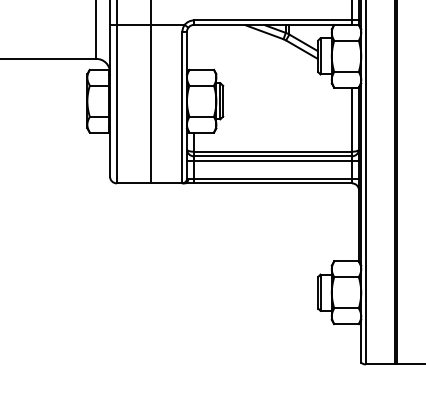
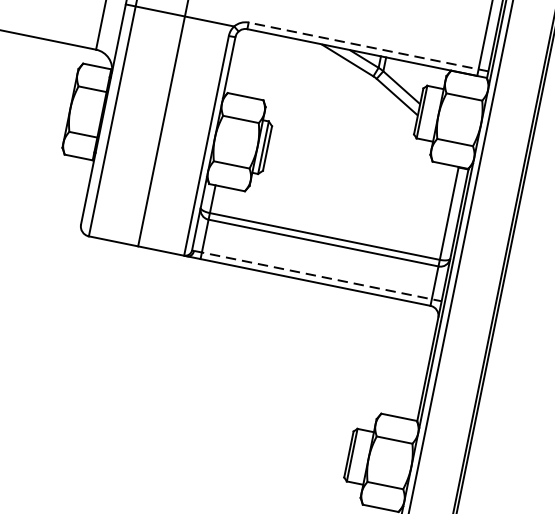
line: (276, 20) -> (368, 47), solid -> dashed
line: (272, 160) -> (321, 249), removed
line: (274, 178) -> (319, 275), solid -> dashed

